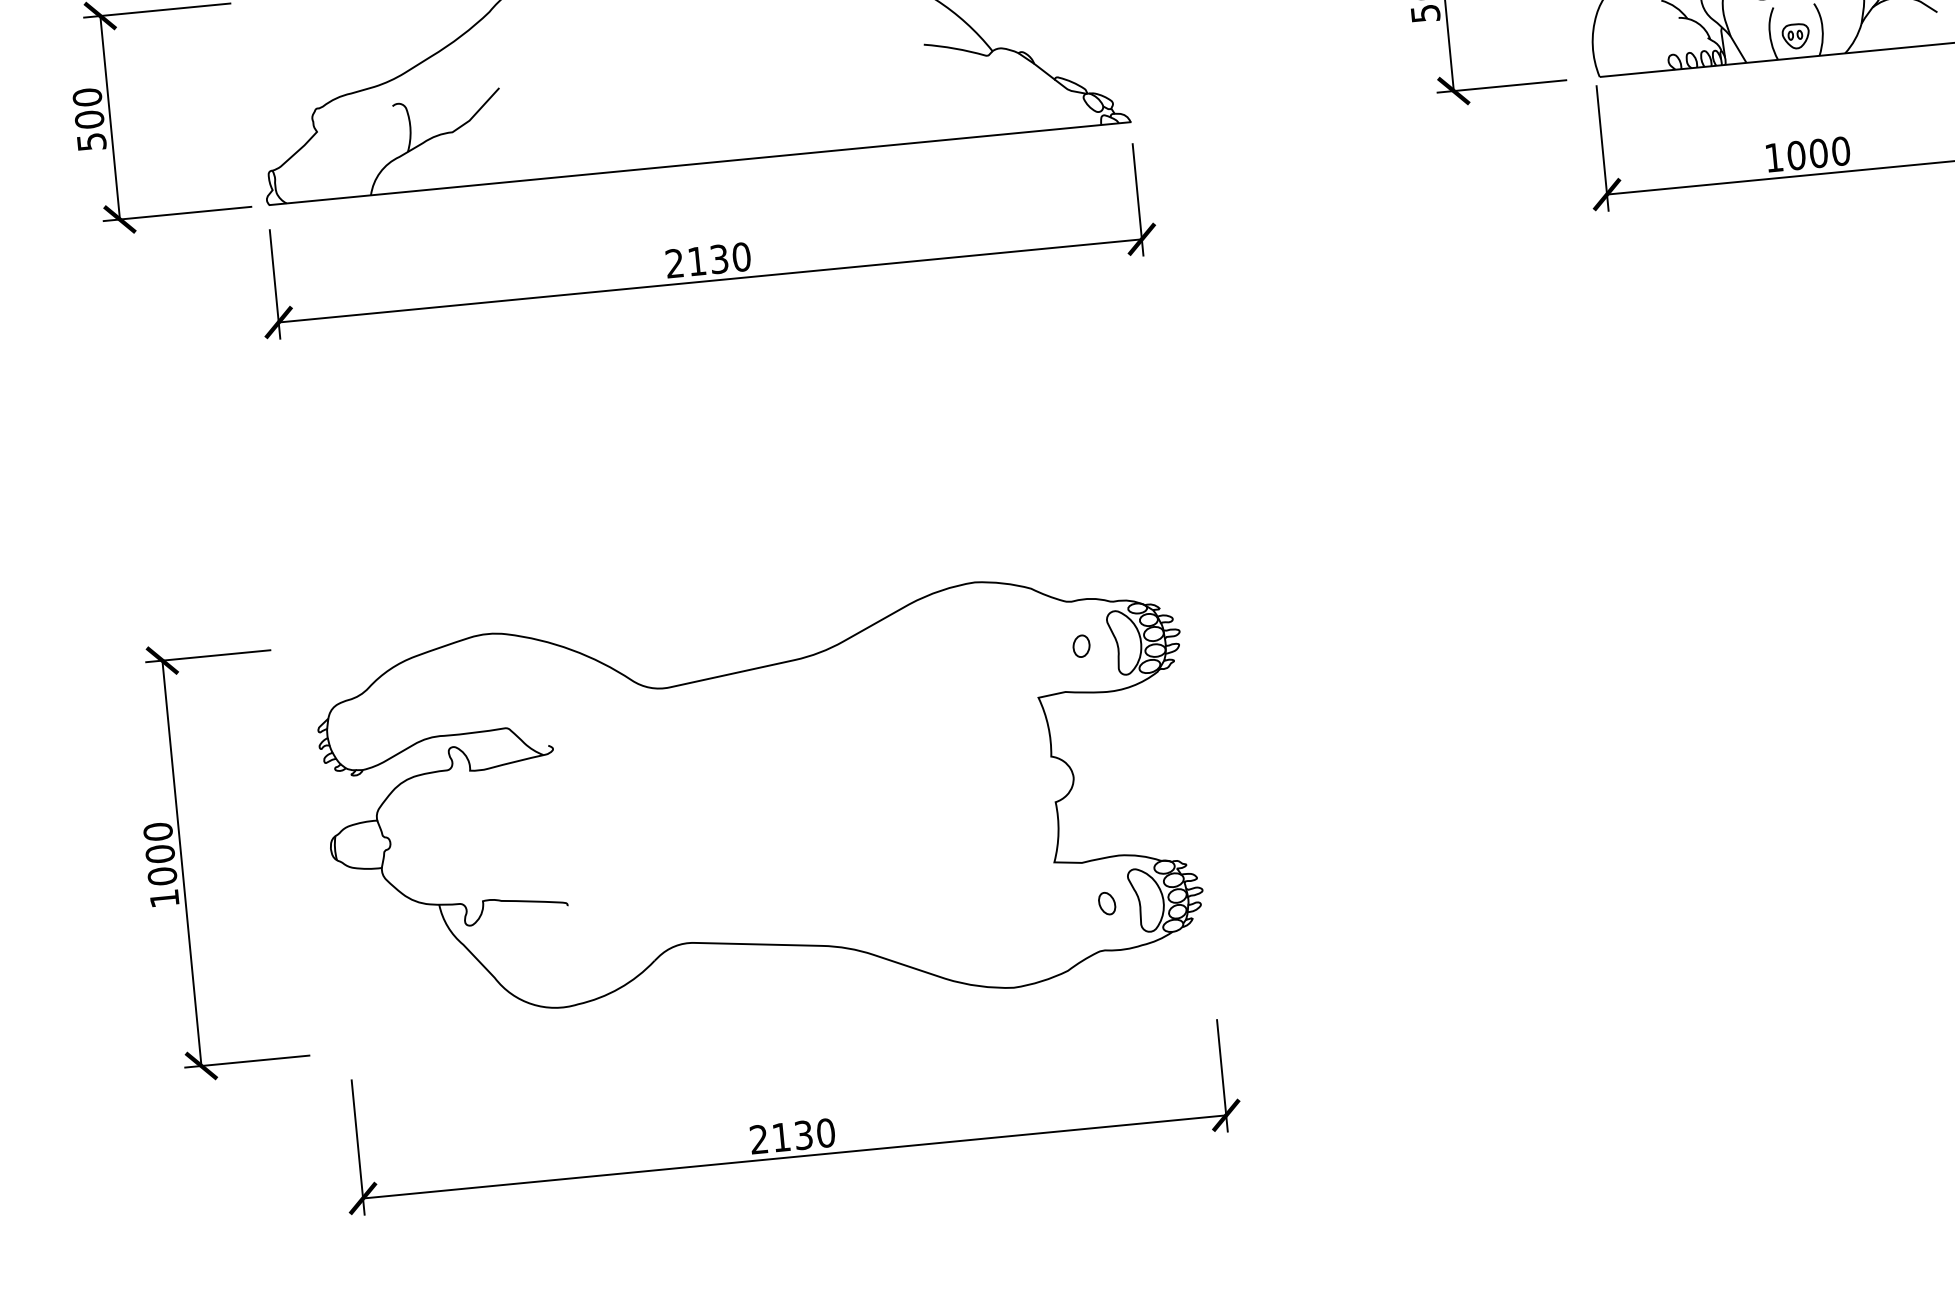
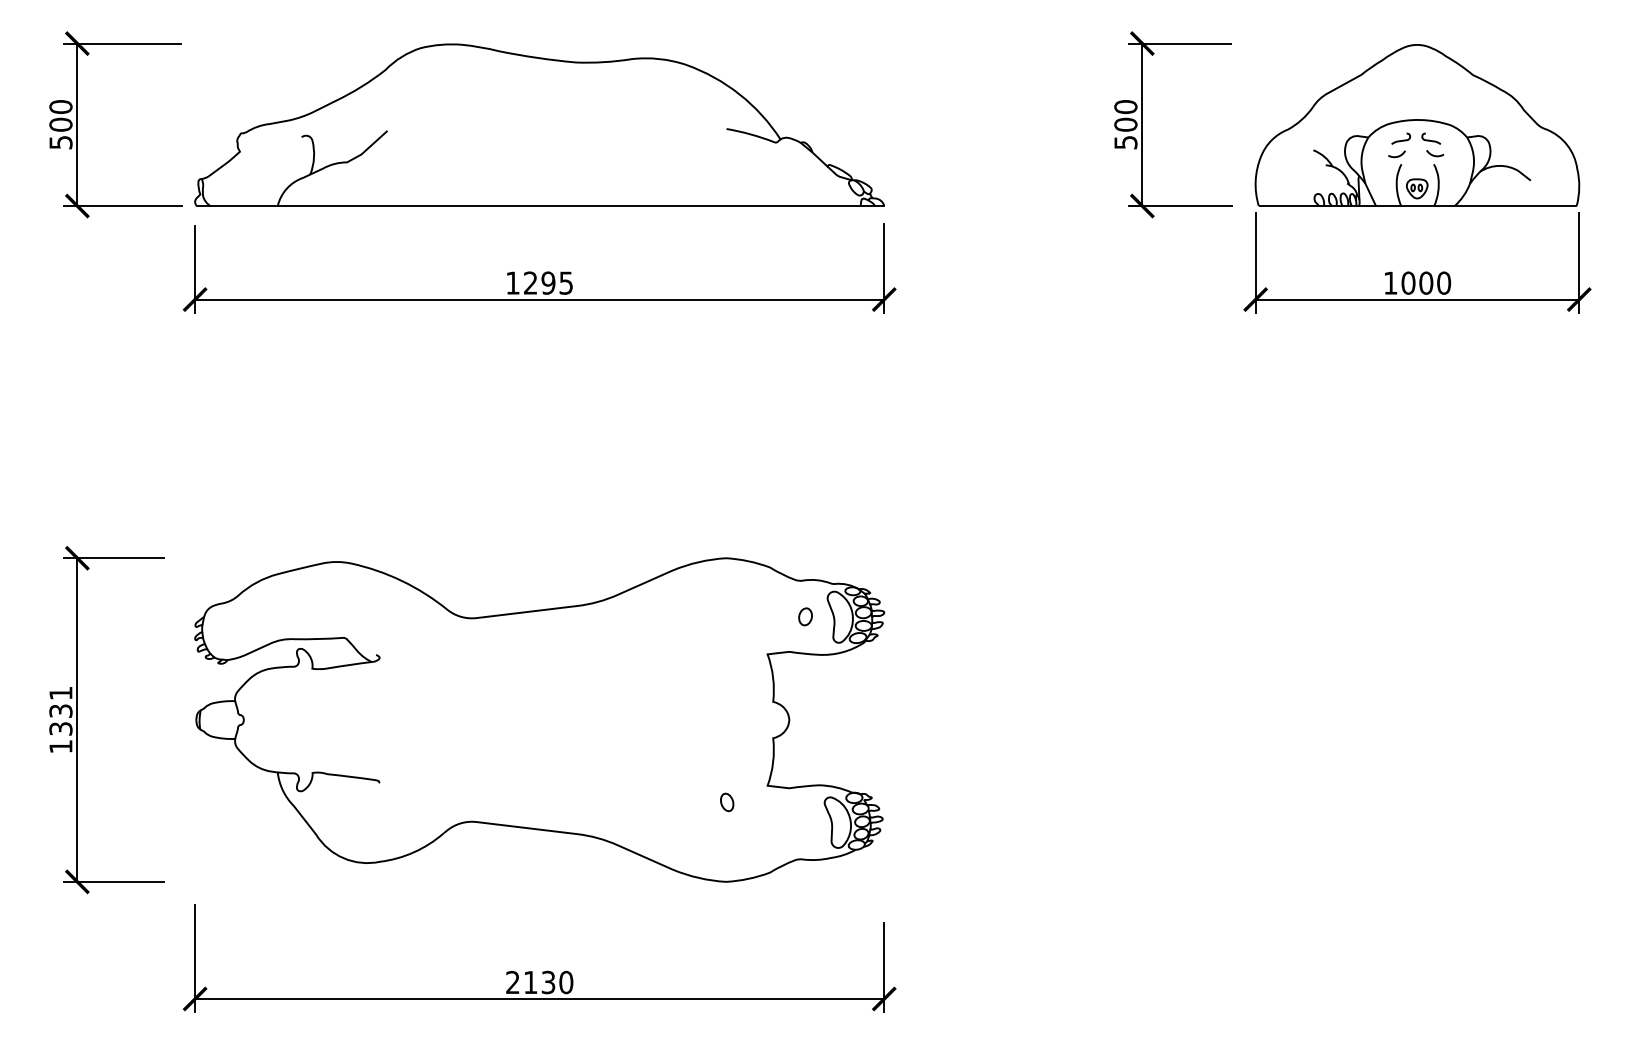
text: (707, 259) -> (539, 282), 2130 -> 1295
text: (159, 853) -> (60, 710), 1000 -> 1331
part: (1107, 903) -> (727, 802), moved

